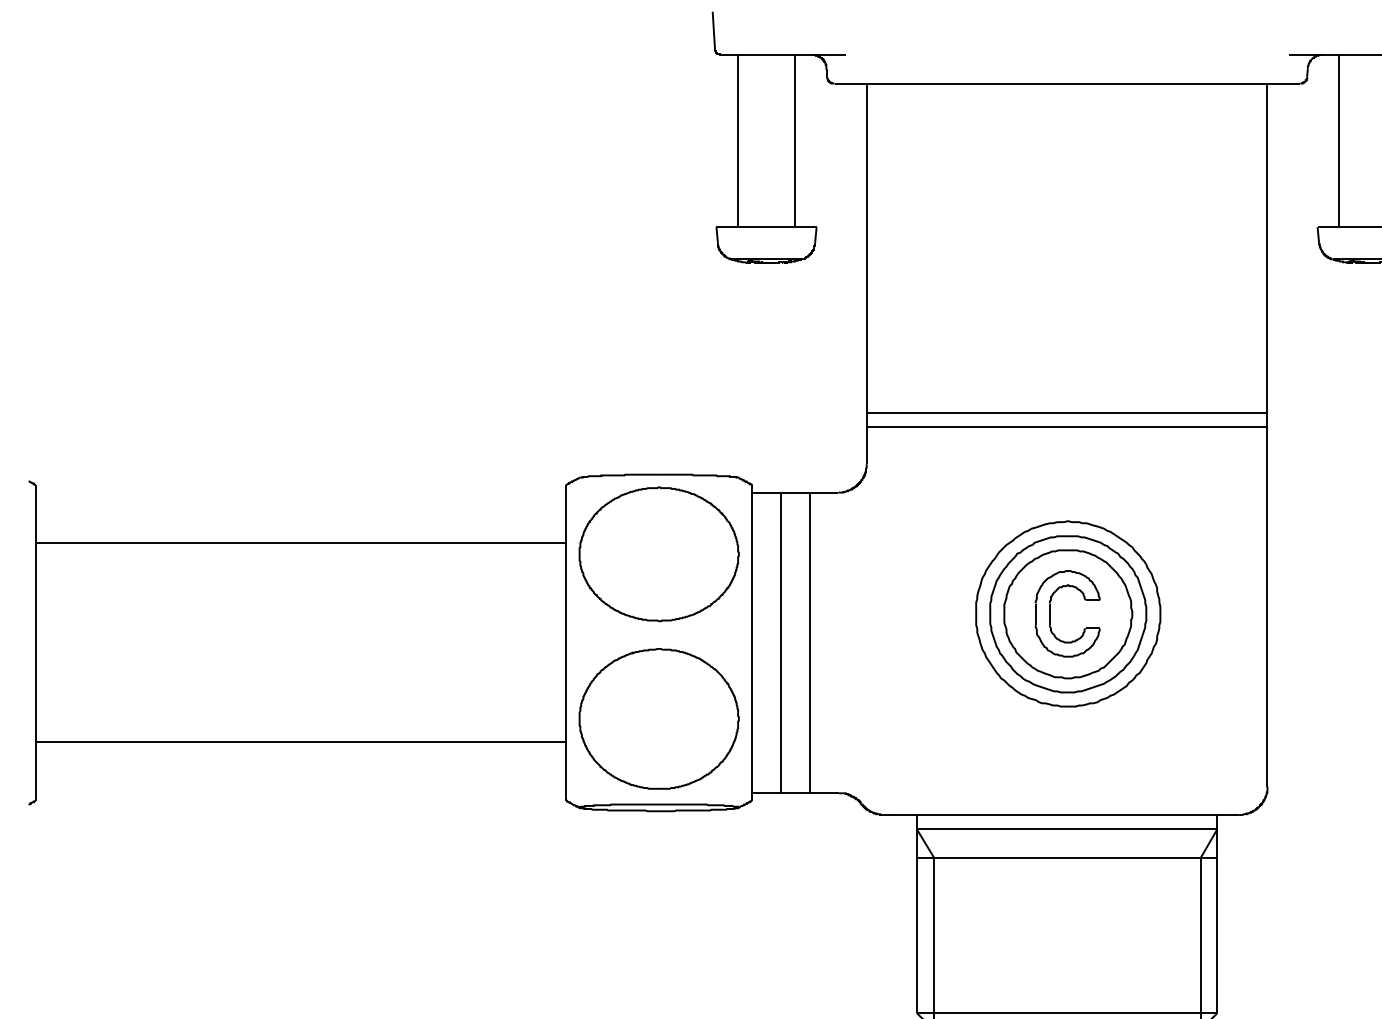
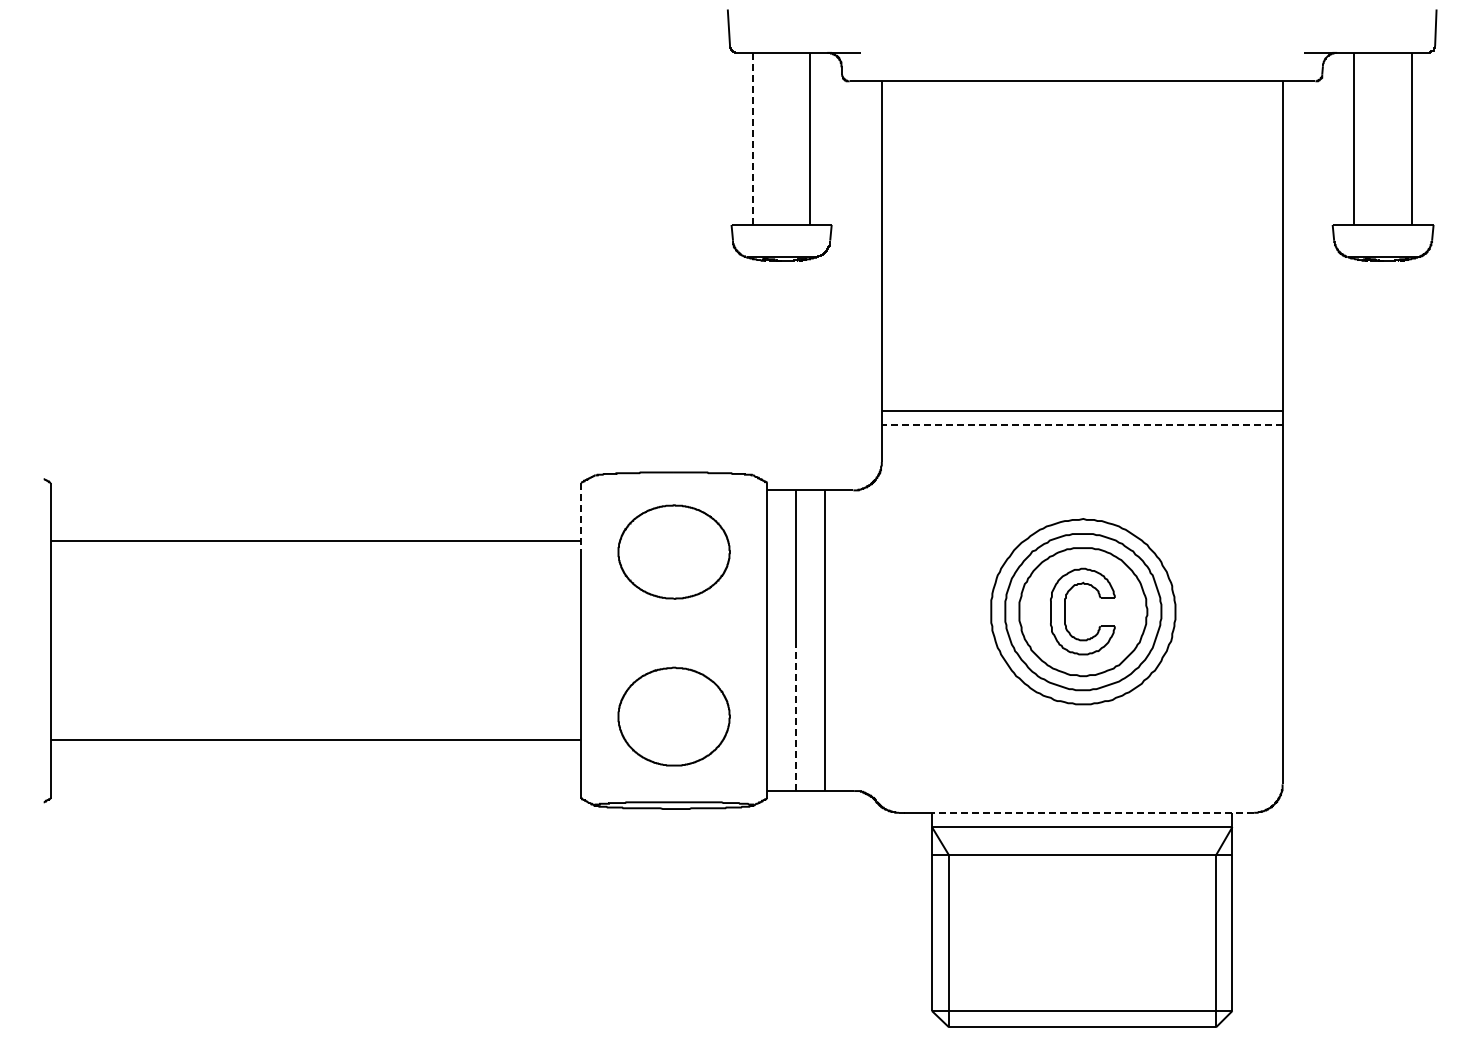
line: (738, 141) -> (753, 139), solid -> dashed
line: (1066, 426) -> (1081, 424), solid -> dashed
line: (566, 521) -> (581, 519), solid -> dashed
part: (658, 553) -> (673, 551), size x0.7
line: (780, 717) -> (795, 715), solid -> dashed
part: (658, 718) -> (673, 716), size x0.7
line: (1077, 814) -> (1092, 812), solid -> dashed

